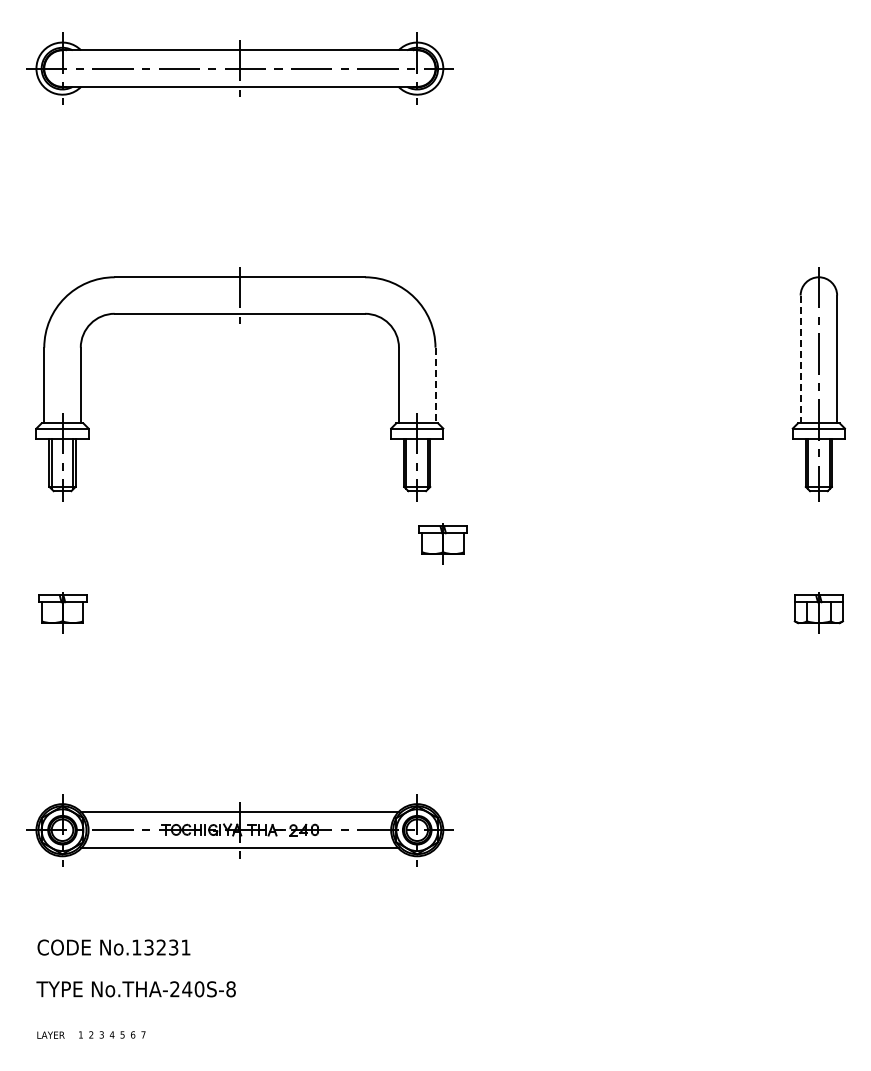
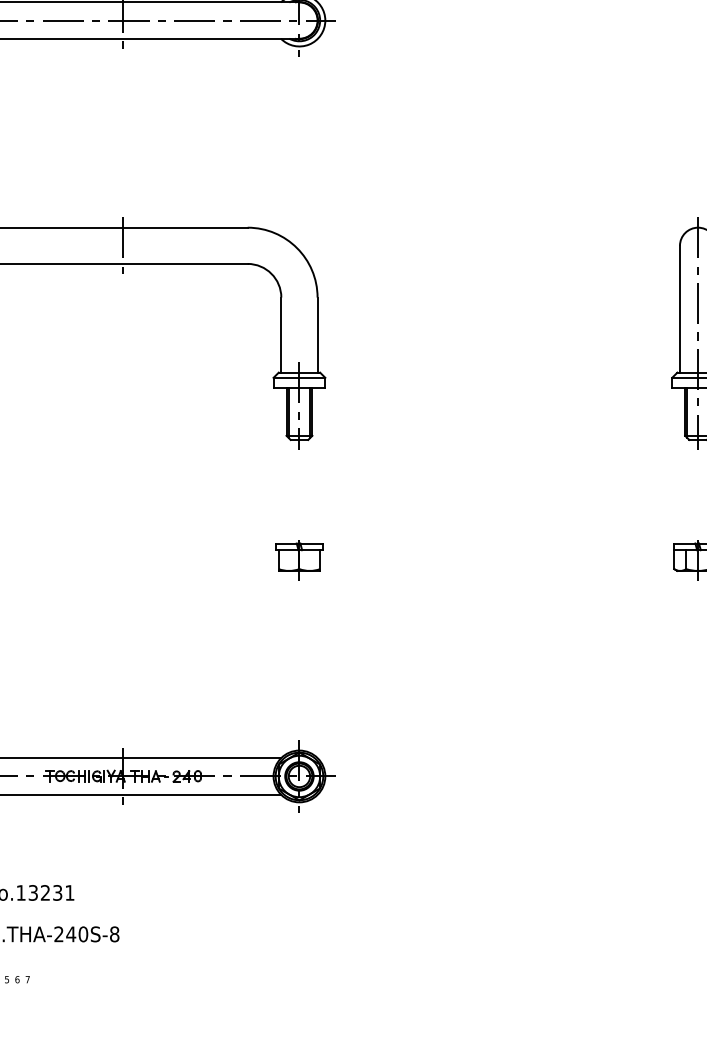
line: (800, 359) -> (679, 309), dashed -> solid
line: (435, 385) -> (317, 335), dashed -> solid
part: (442, 543) -> (298, 560), moved

